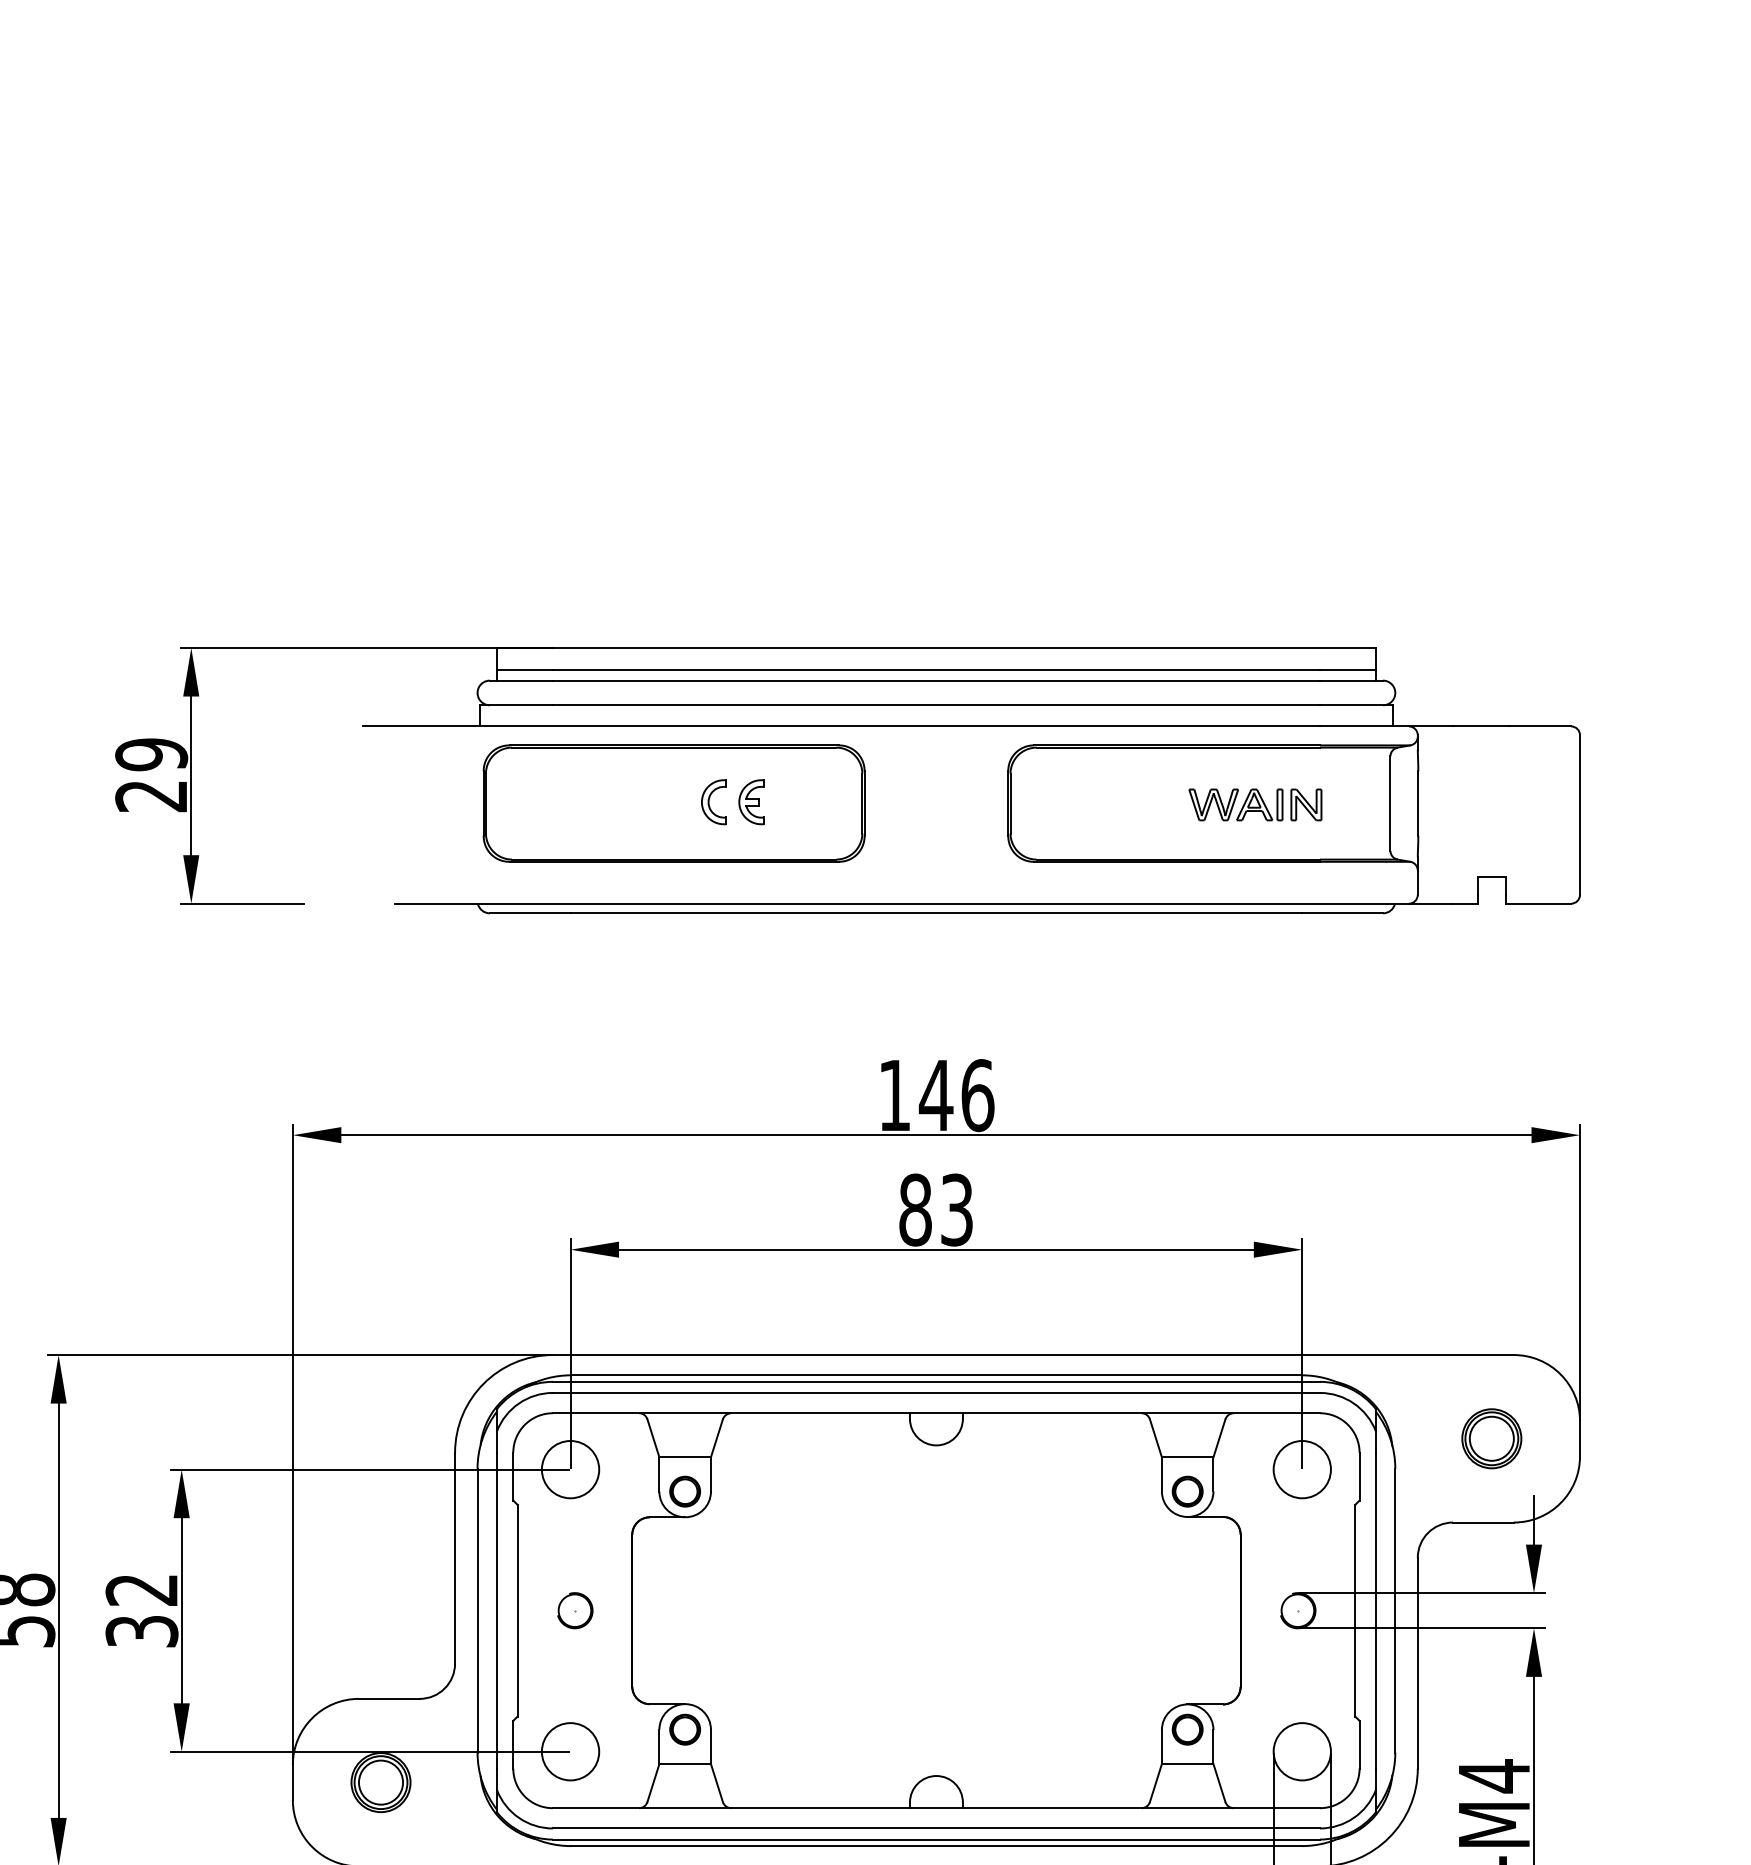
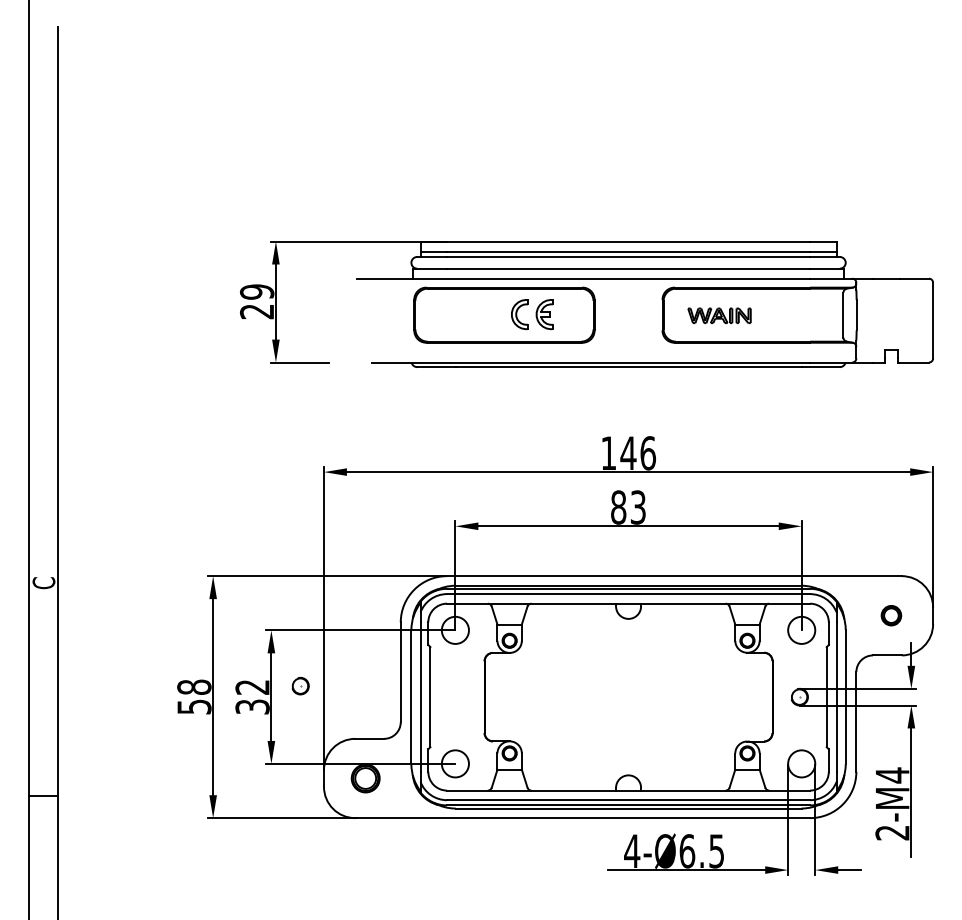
part: (731, 802) -> (531, 314), size x1.4
part: (1255, 804) -> (719, 315), moved
part: (1492, 1438) -> (891, 615), size x0.7
part: (574, 1611) -> (300, 686), moved

